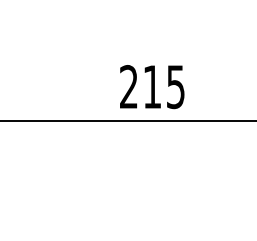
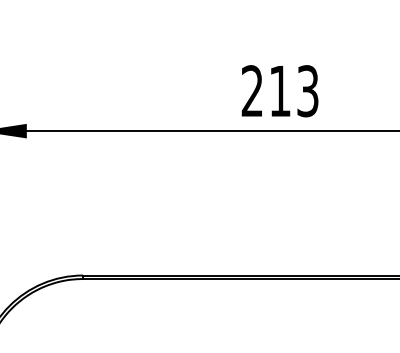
text: (175, 86) -> (307, 90), 215 -> 213

